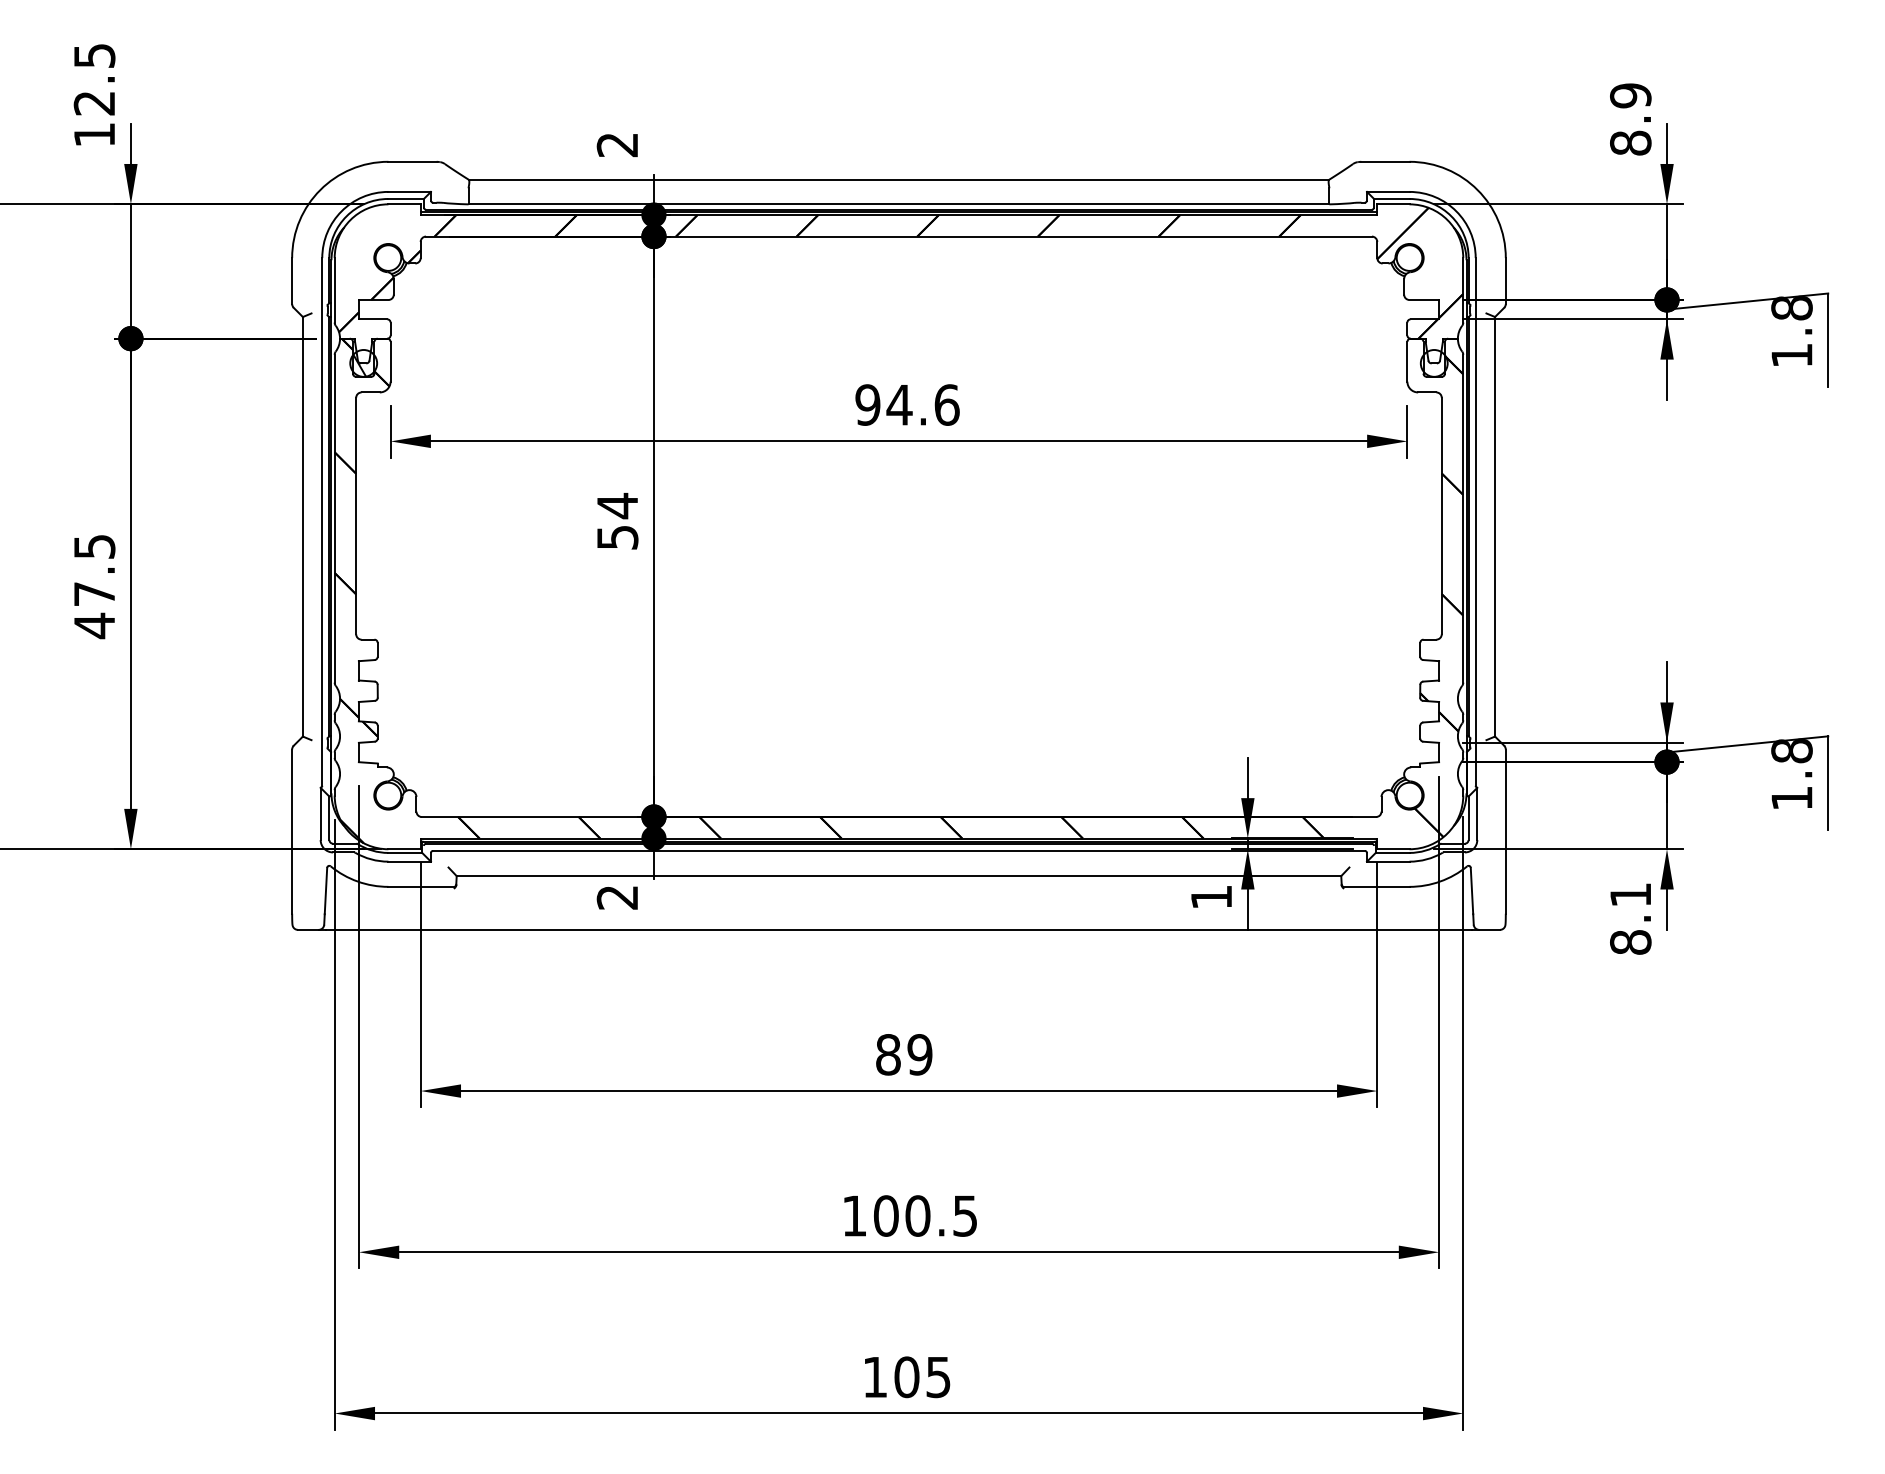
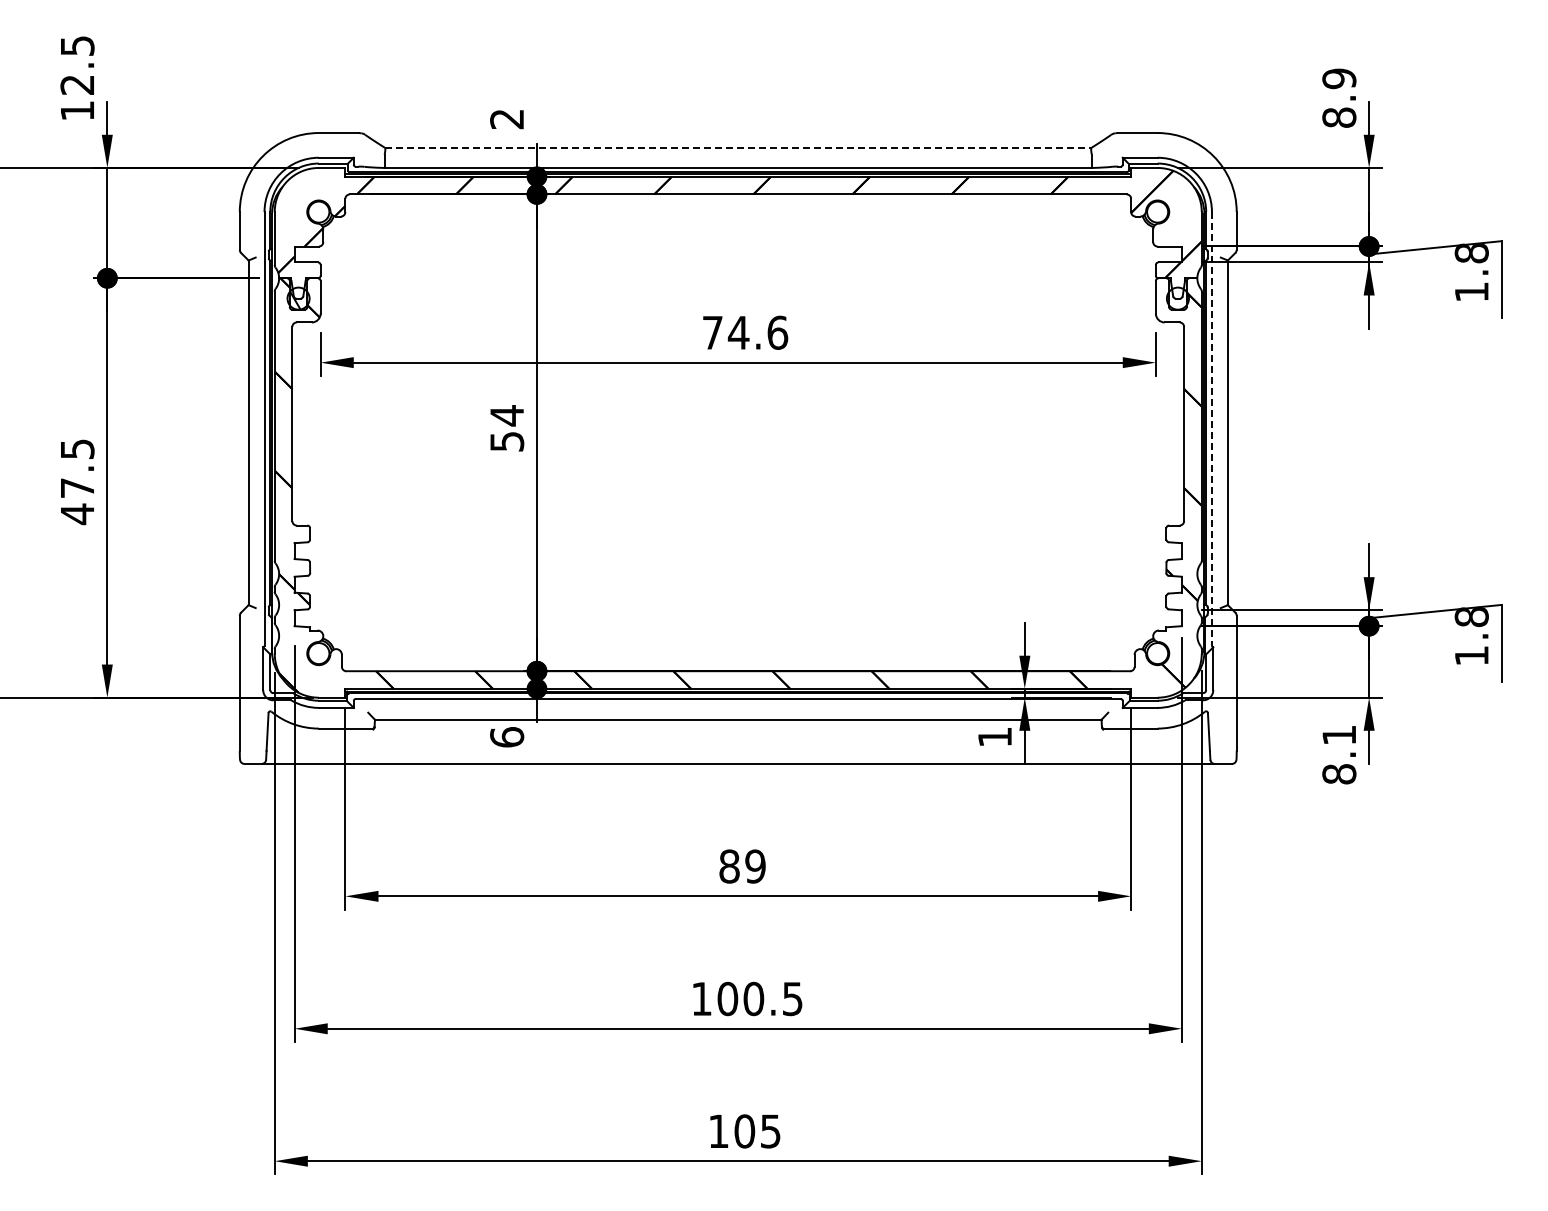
line: (899, 179) -> (738, 147), solid -> dashed
text: (867, 404) -> (712, 332), 94.6 -> 74.6
line: (1475, 521) -> (1211, 428), solid -> dashed
text: (618, 897) -> (507, 737), 2 -> 6

